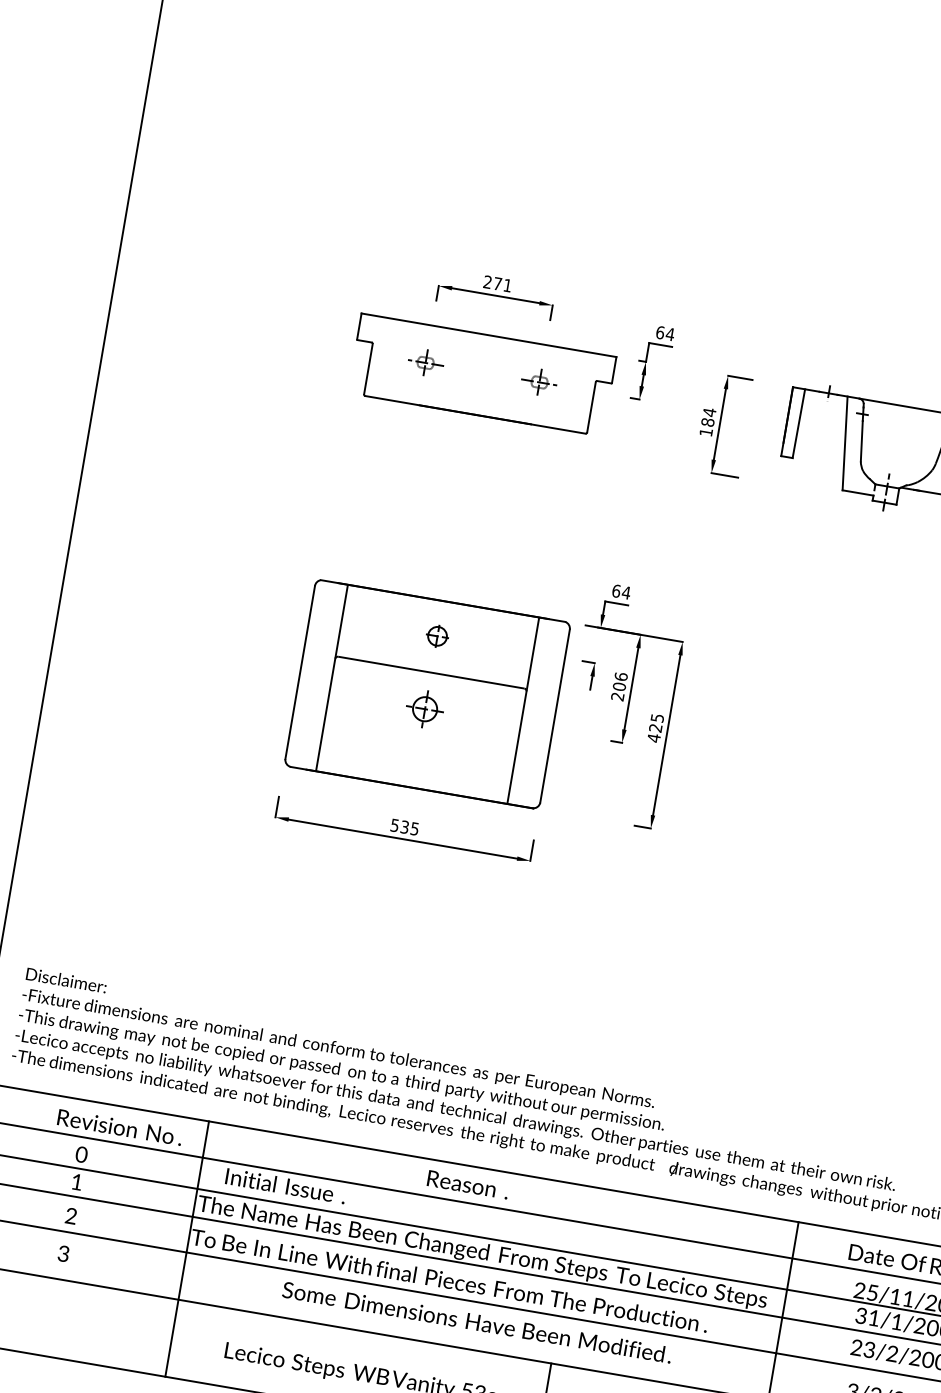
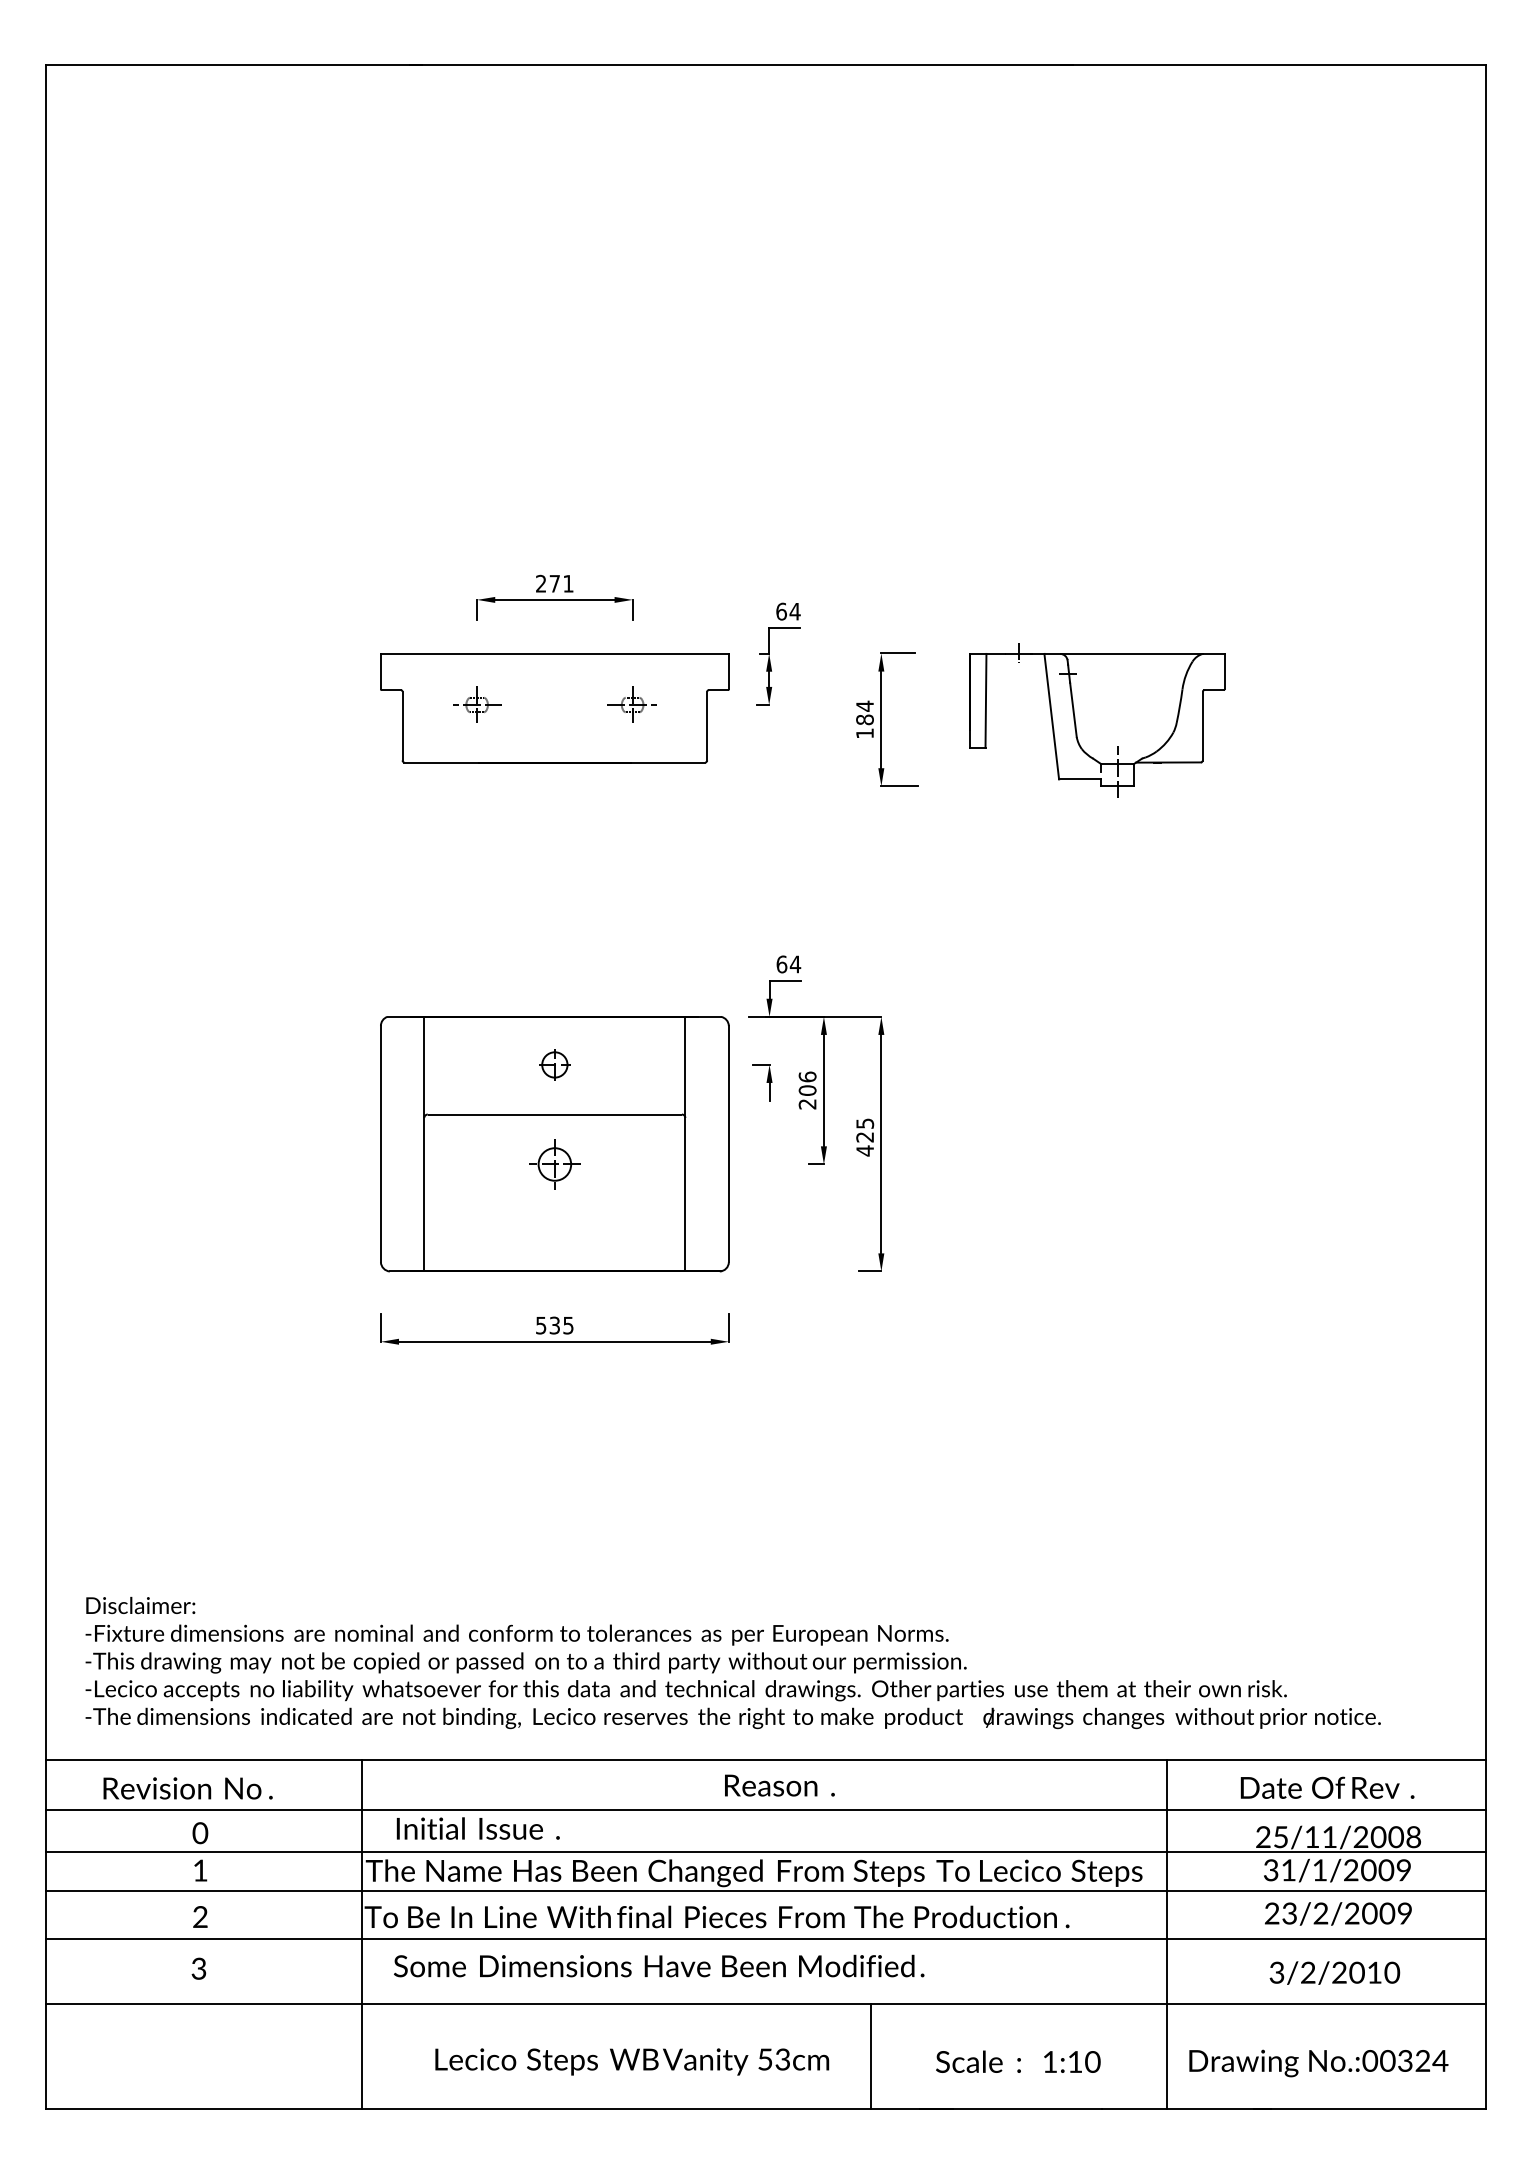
text: (119, 1127) -> (187, 1788), moved
text: (467, 1184) -> (779, 1785), moved
text: (477, 1322) -> (659, 1965), moved

